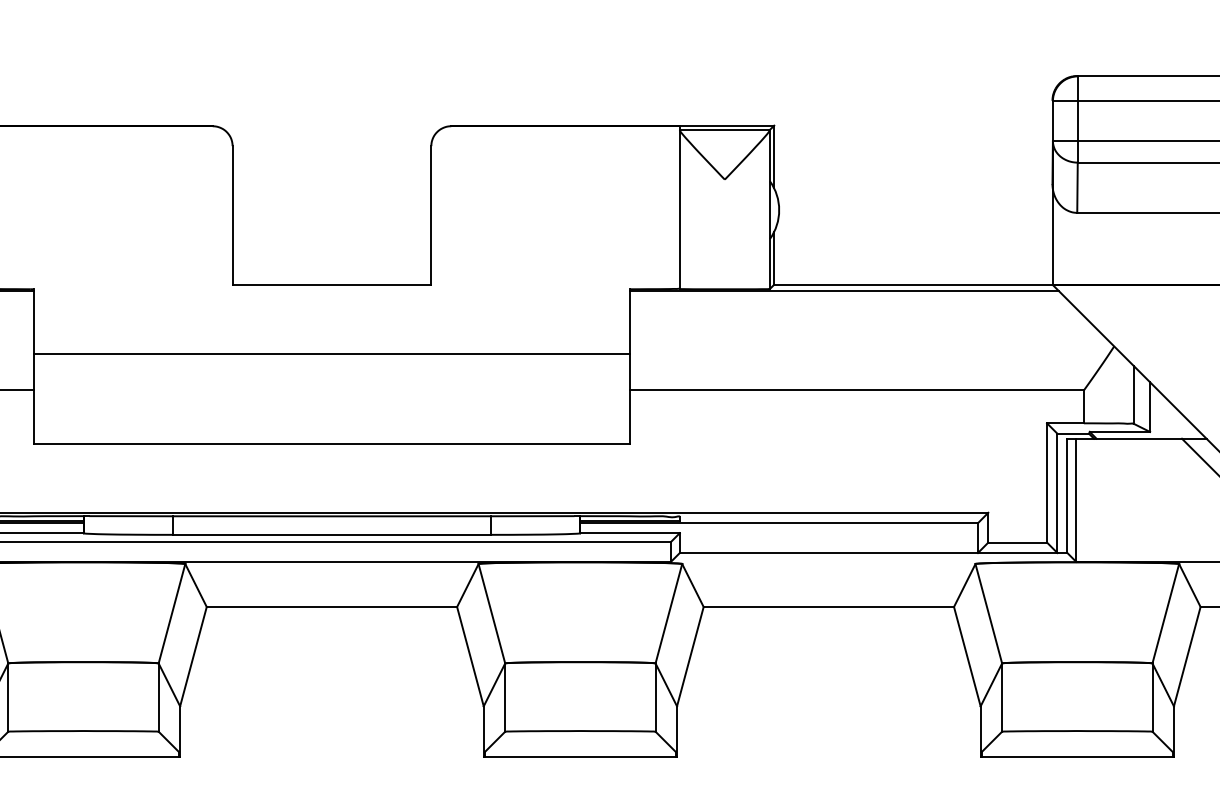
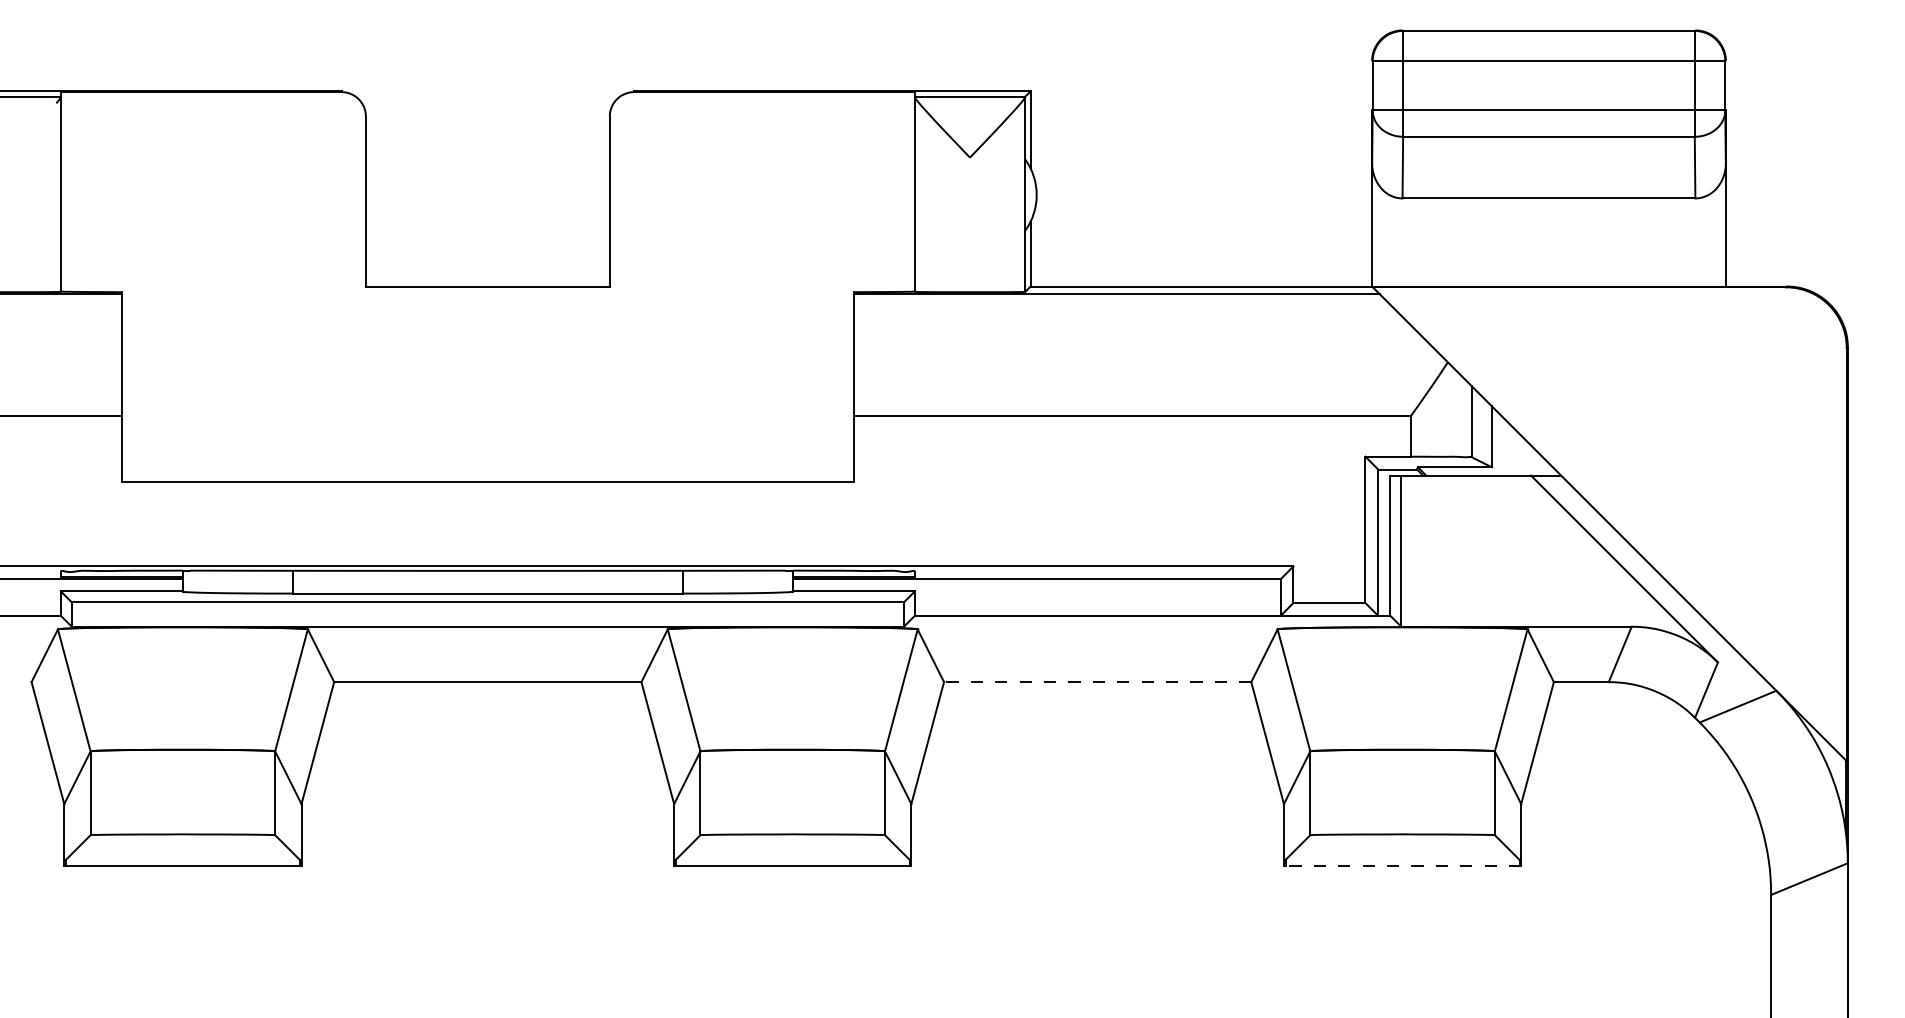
line: (331, 353) -> (487, 371), removed
line: (828, 607) -> (1097, 682), solid -> dashed
line: (1077, 756) -> (1402, 865), solid -> dashed

